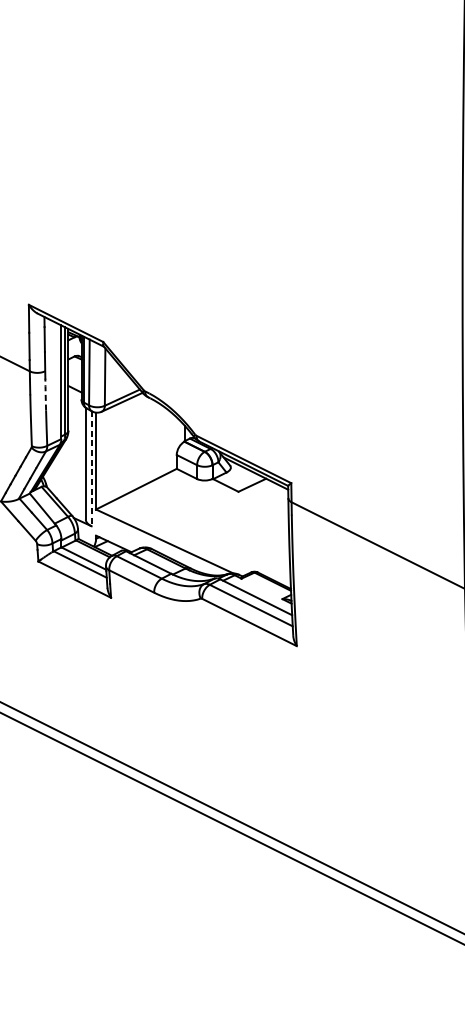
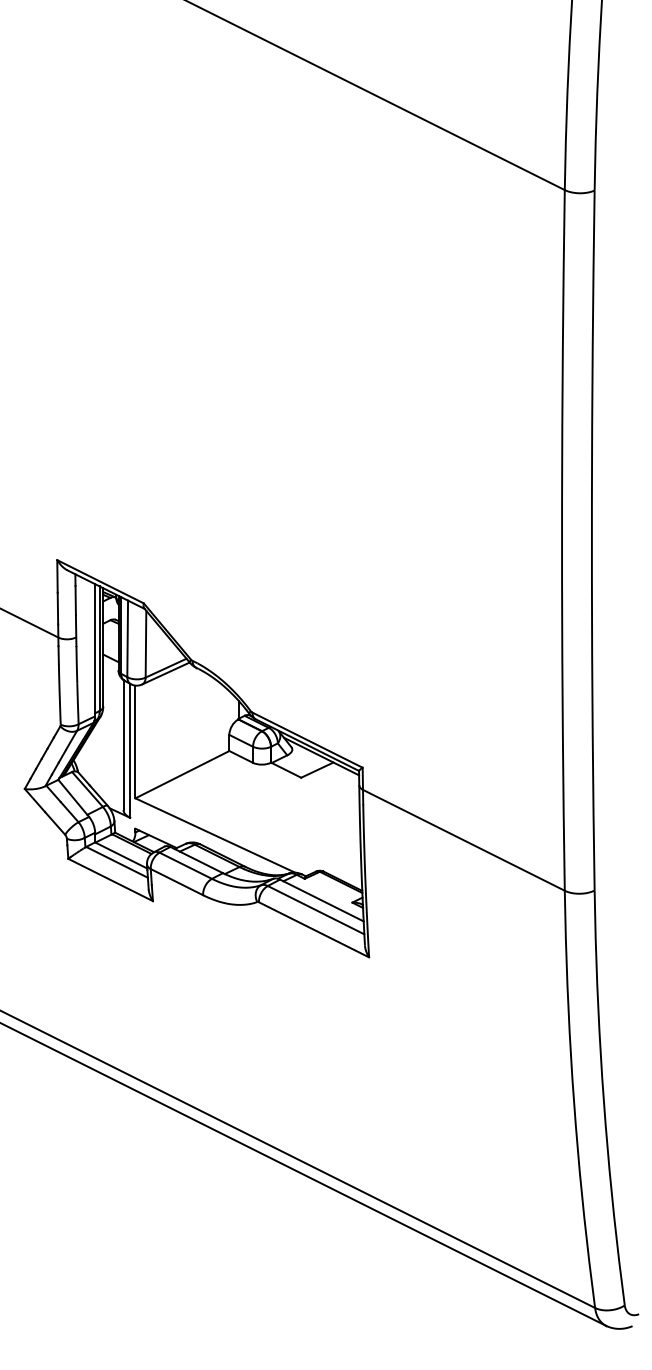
line: (45, 394) -> (76, 664), dashed -> solid
line: (91, 468) -> (130, 750), dashed -> solid

